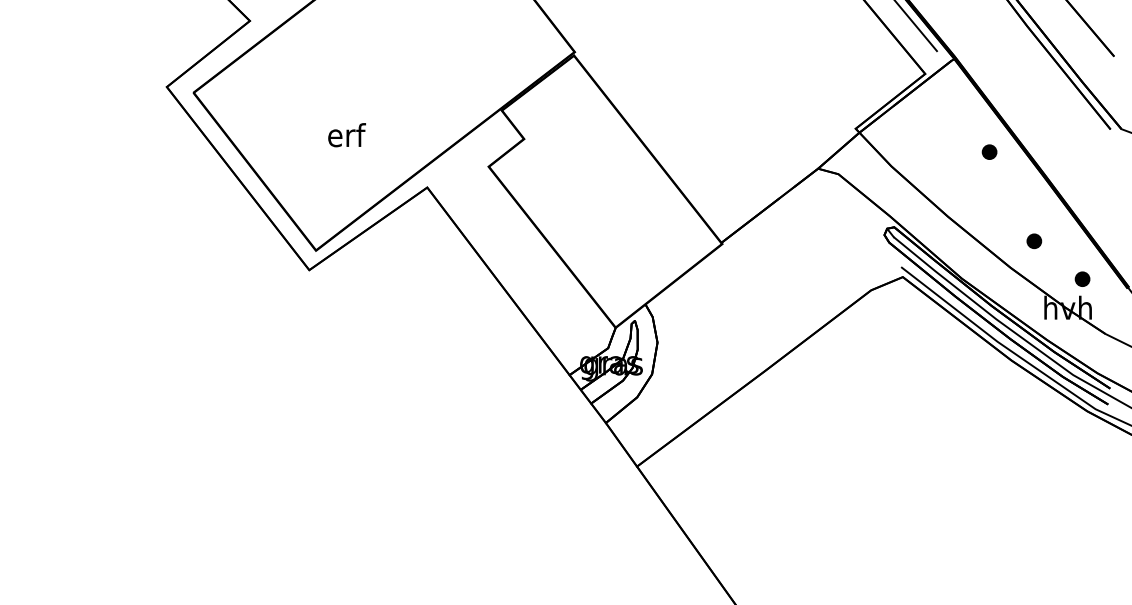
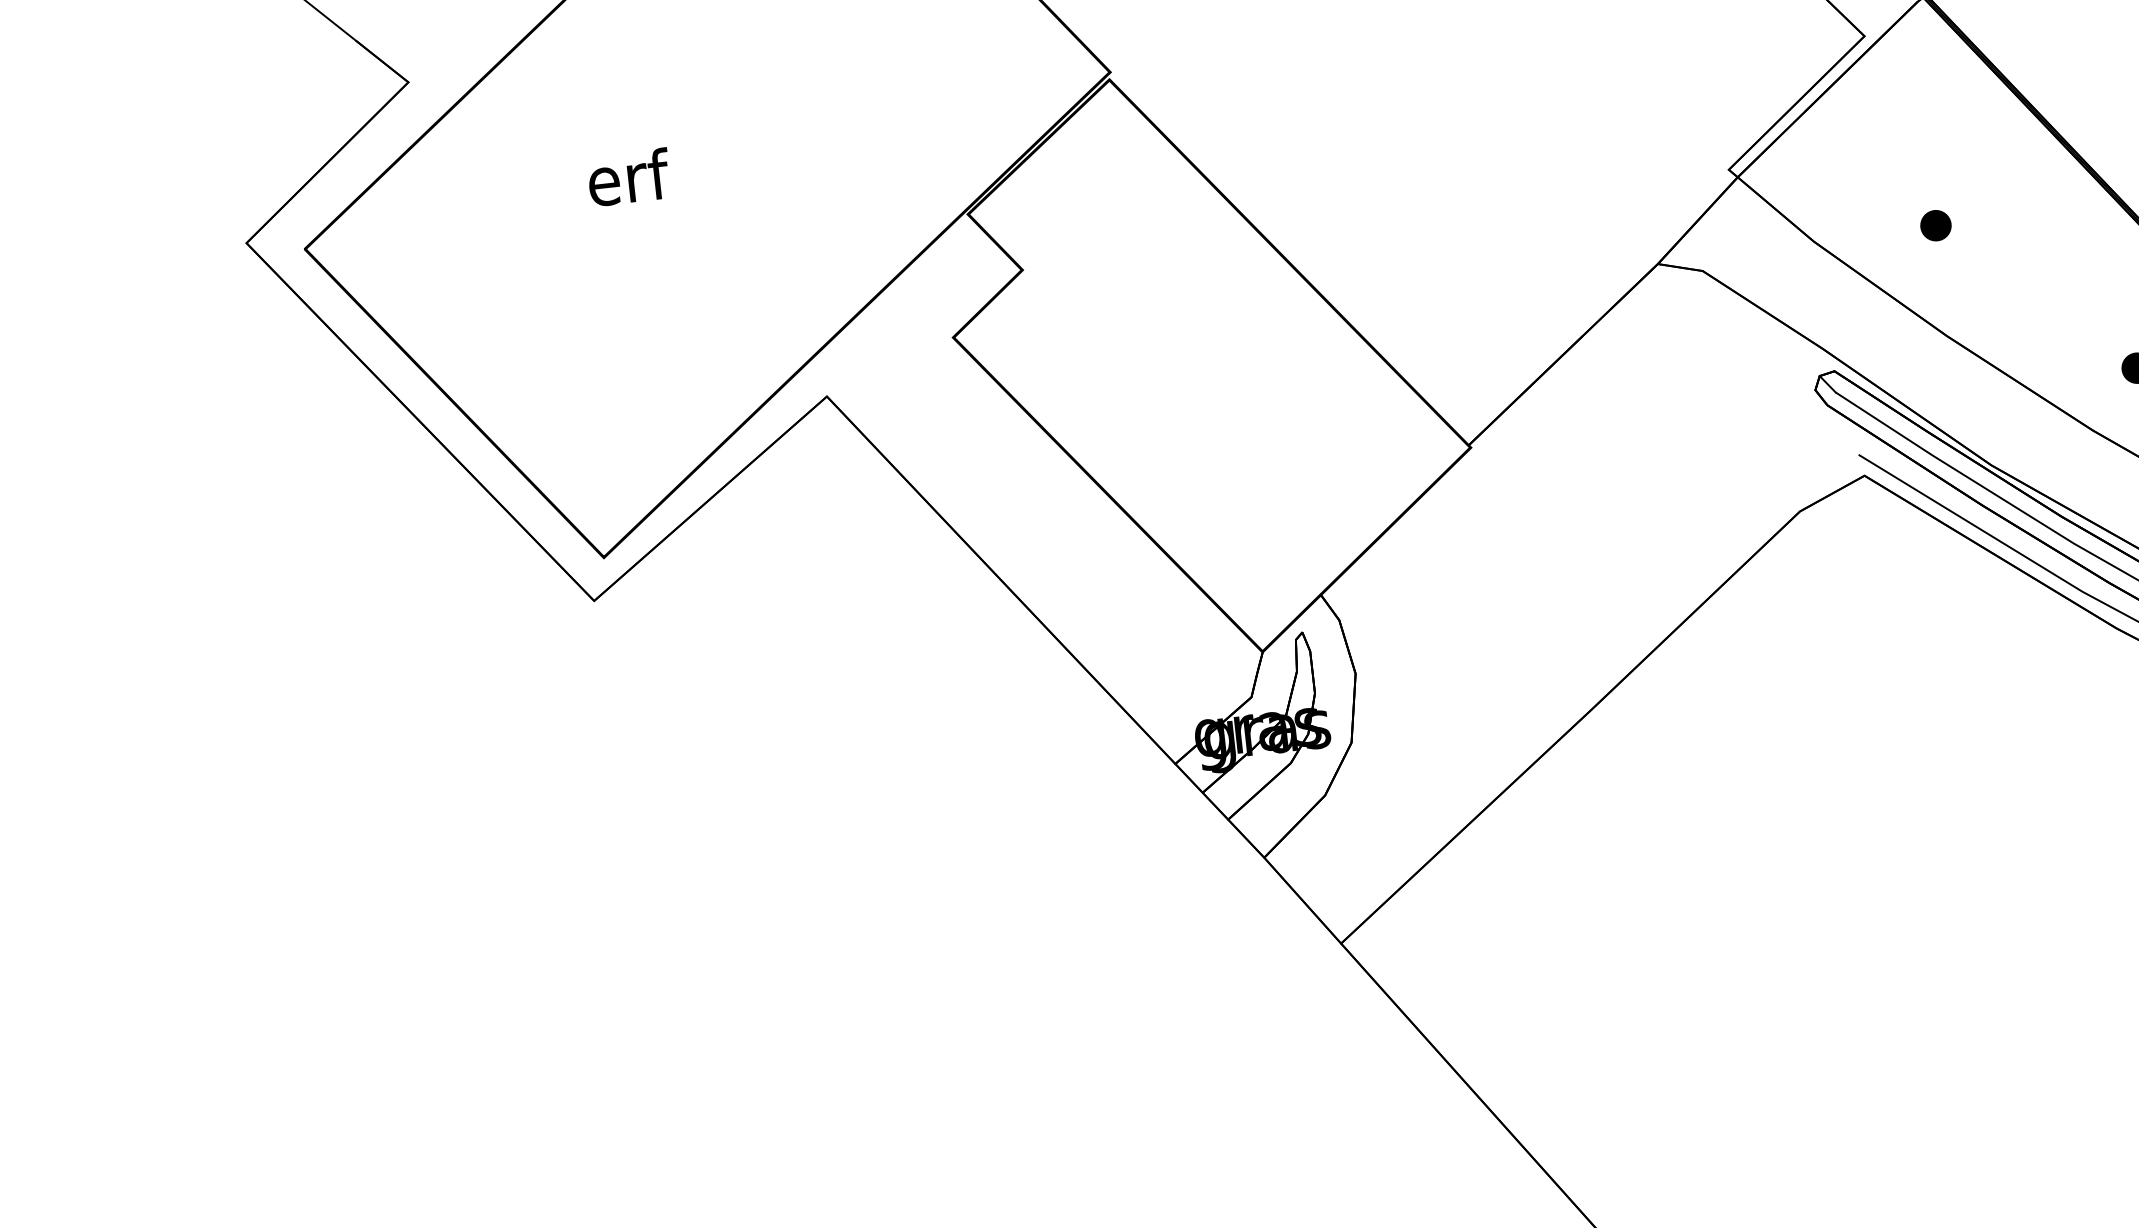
text: (346, 135) -> (627, 178), moved
part: (989, 151) -> (1935, 224), moved

